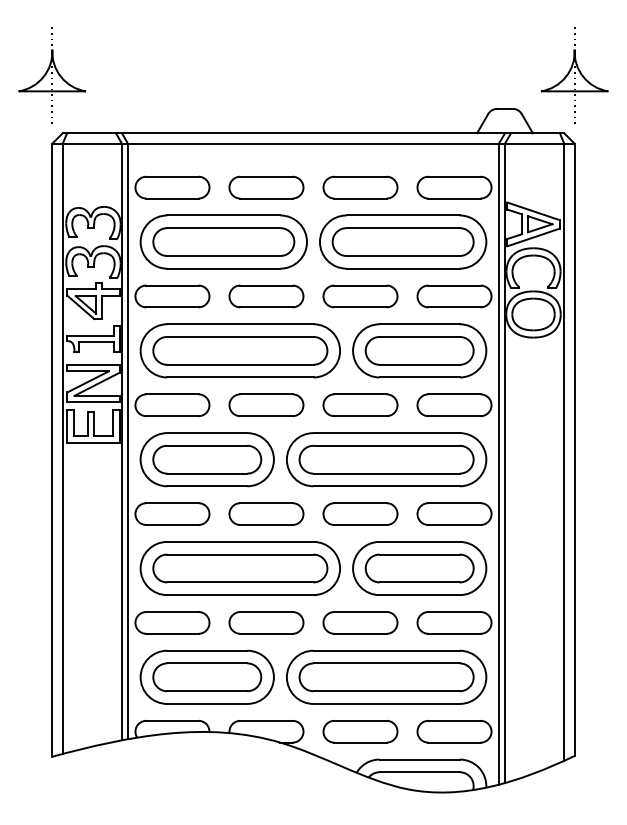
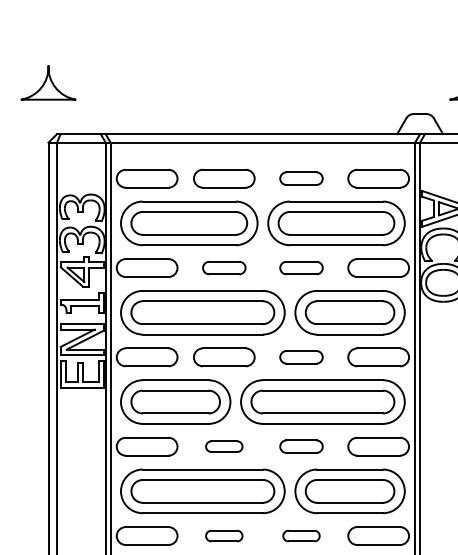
part: (360, 187) -> (301, 178), size x0.7
part: (266, 296) -> (224, 268), size x0.7
part: (360, 296) -> (301, 268), size x0.7
part: (360, 404) -> (301, 356), size x0.7
part: (266, 513) -> (224, 446), size x0.6
part: (360, 513) -> (301, 446), size x0.7
part: (266, 622) -> (224, 535), size x0.6
part: (360, 622) -> (301, 535), size x0.6

